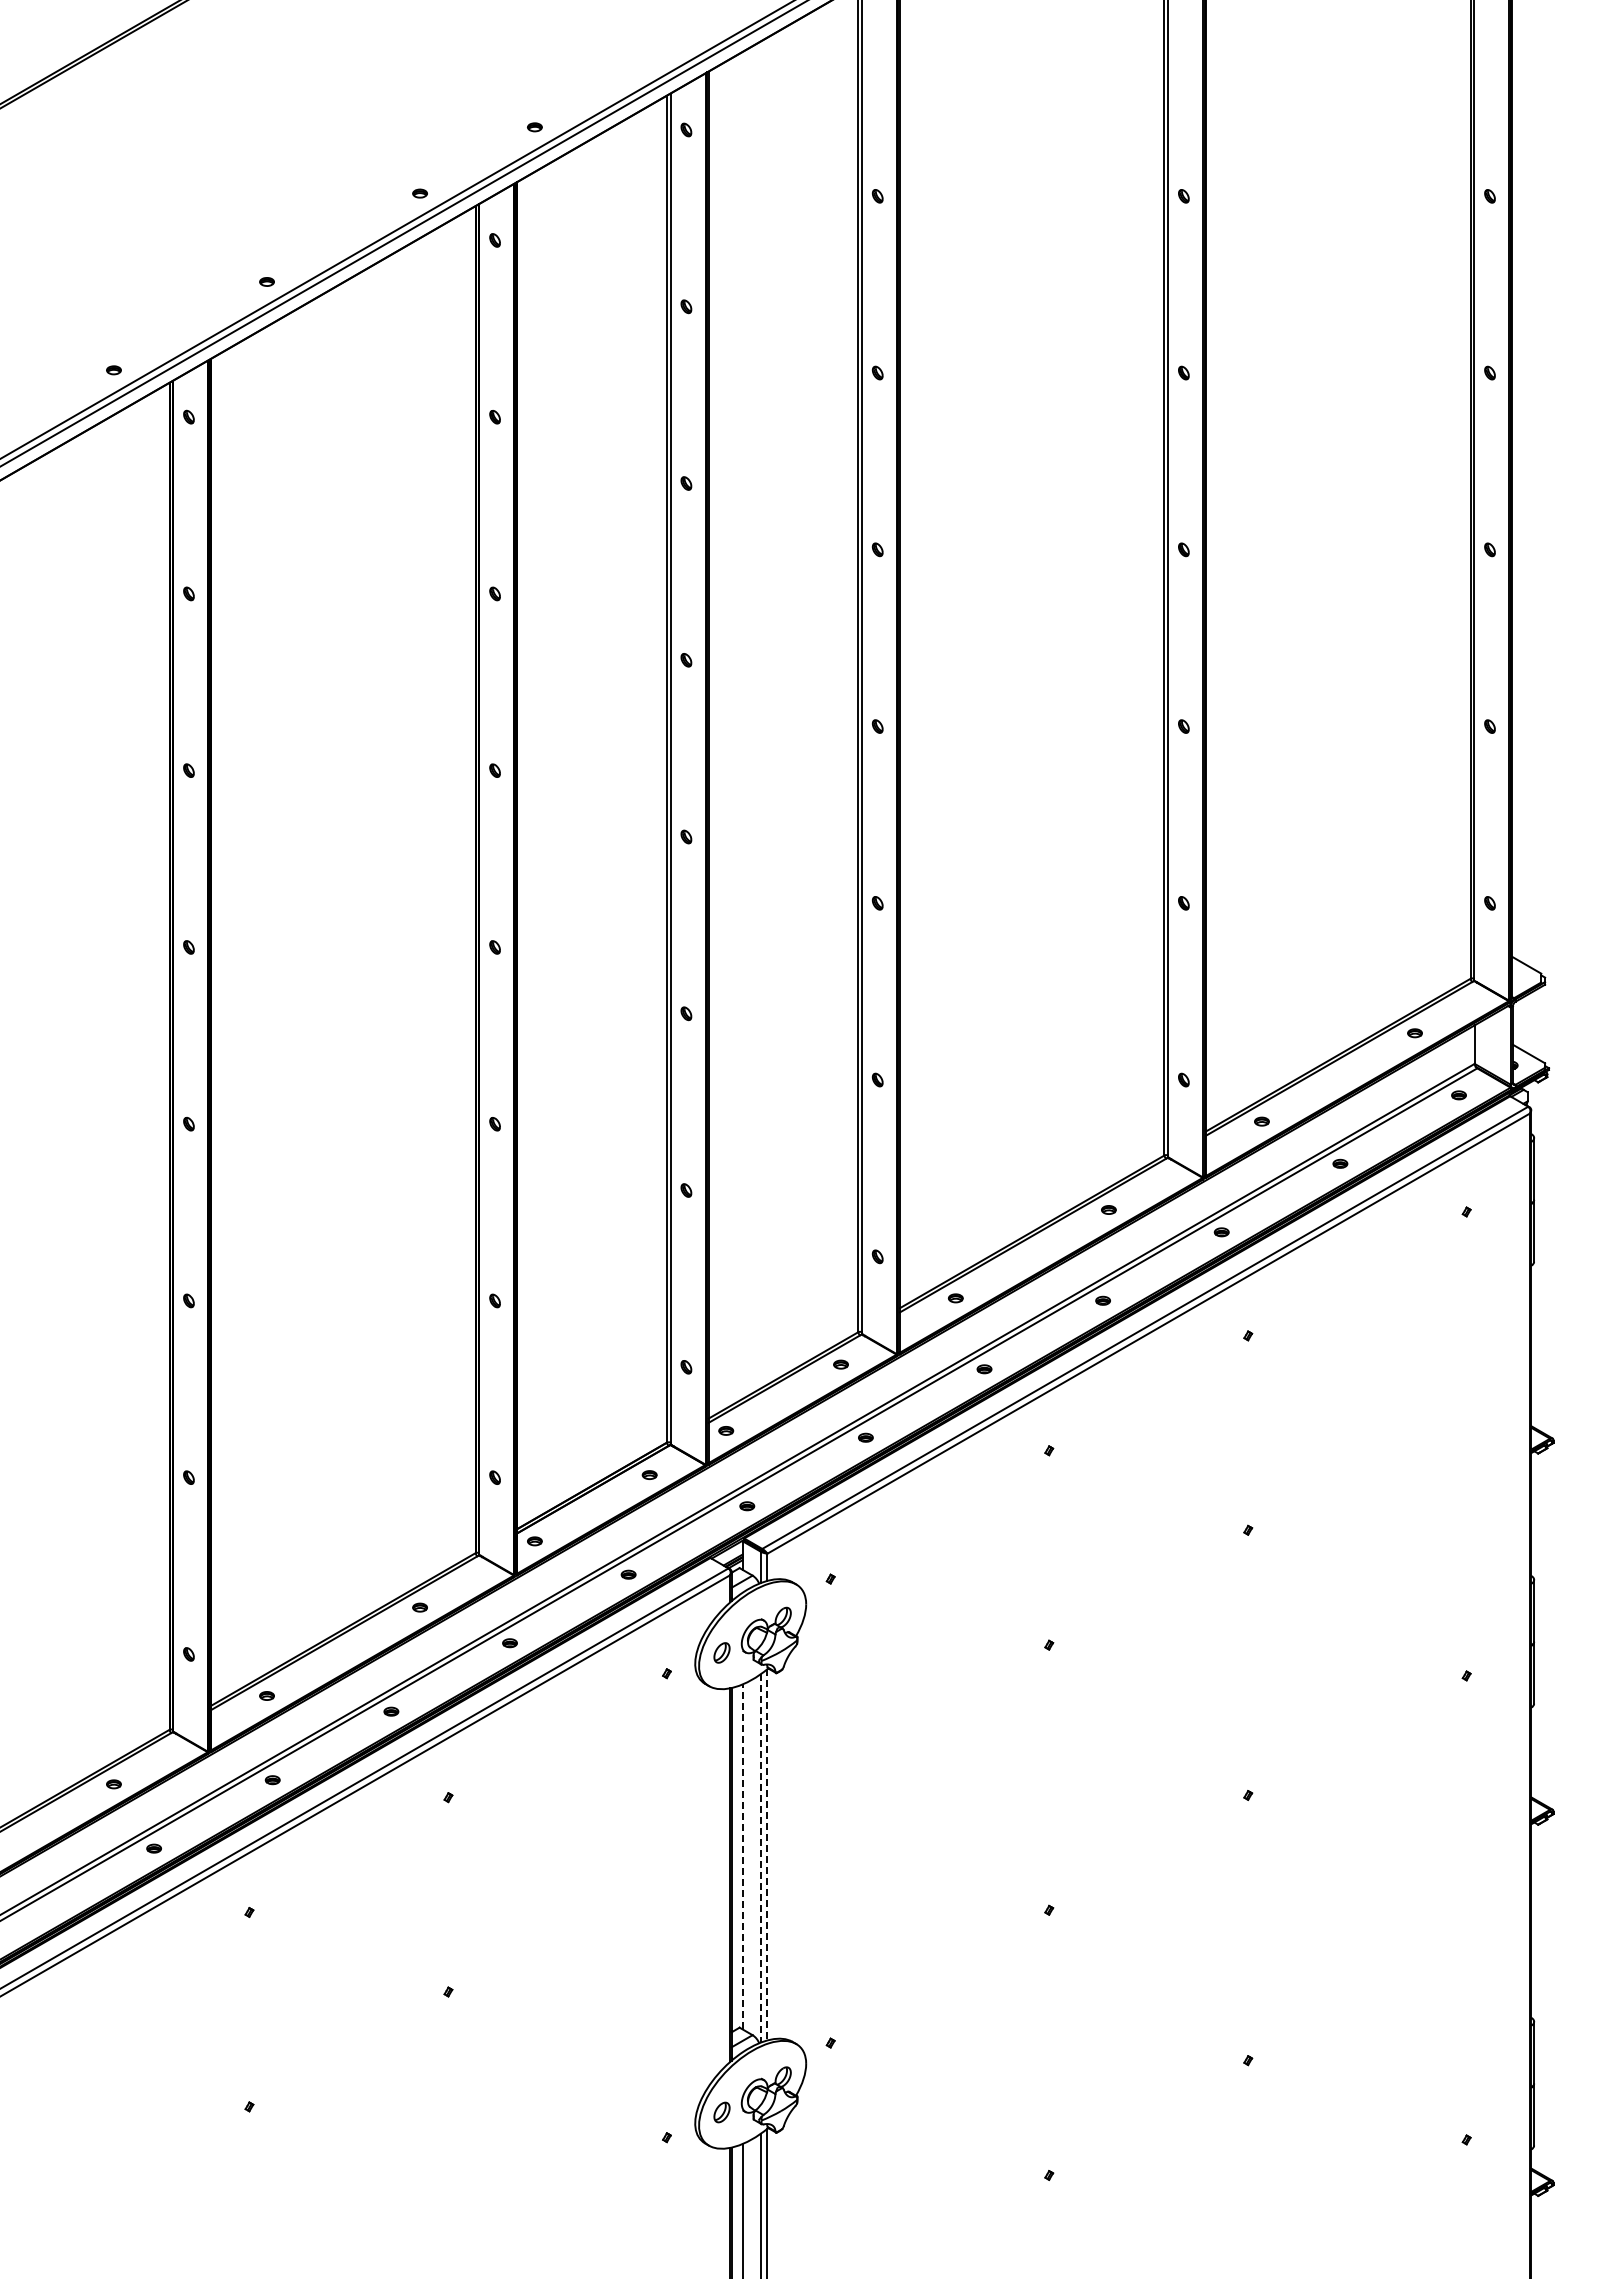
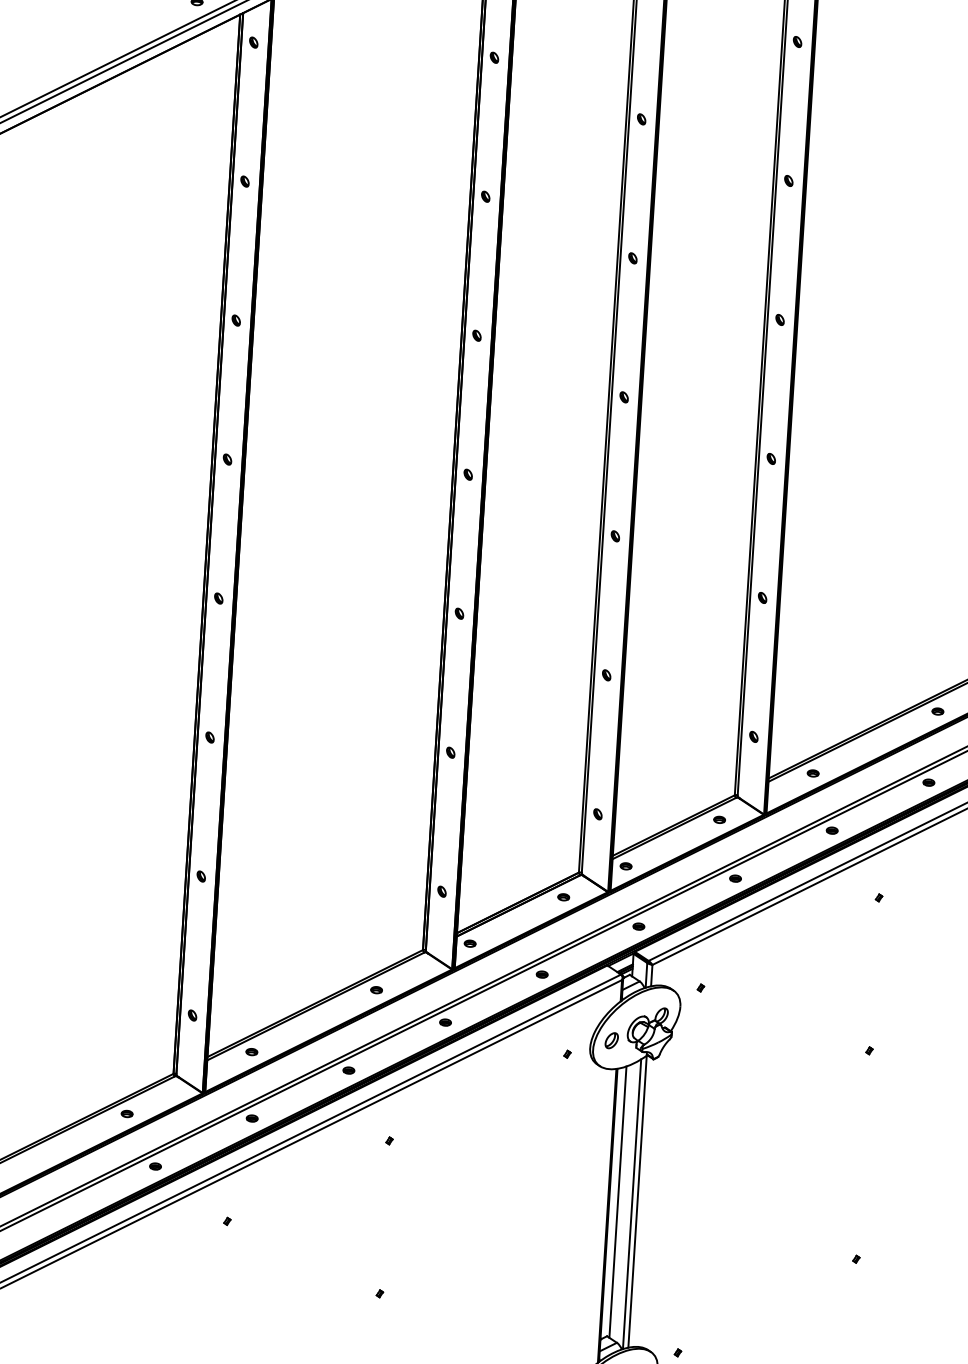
line: (767, 1854) -> (637, 1201), dashed -> solid
line: (742, 1856) -> (617, 1201), dashed -> solid
line: (760, 1858) -> (631, 1204), dashed -> solid

